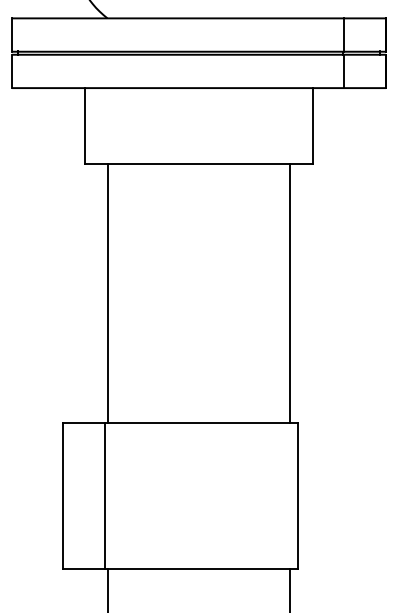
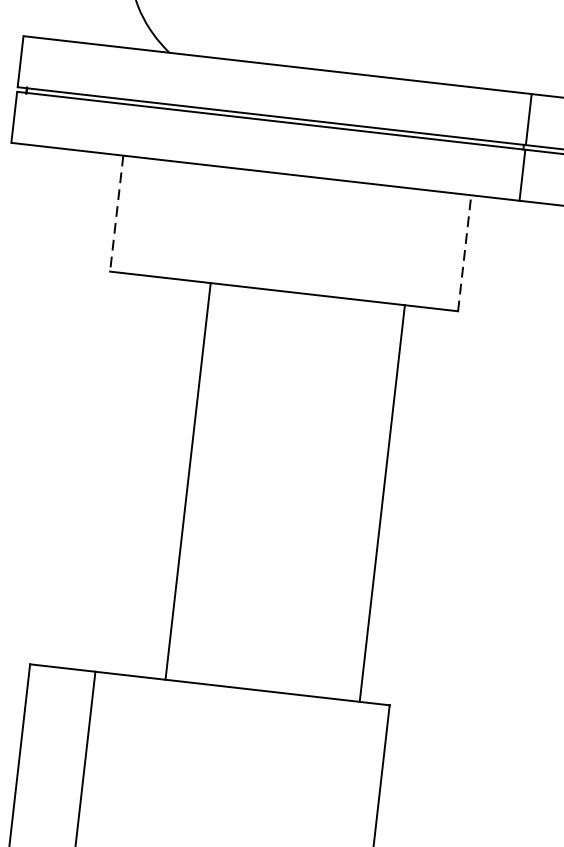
line: (85, 126) -> (116, 214), solid -> dashed
line: (312, 126) -> (464, 253), solid -> dashed
line: (108, 293) -> (188, 481), moved
line: (289, 293) -> (381, 503), moved

